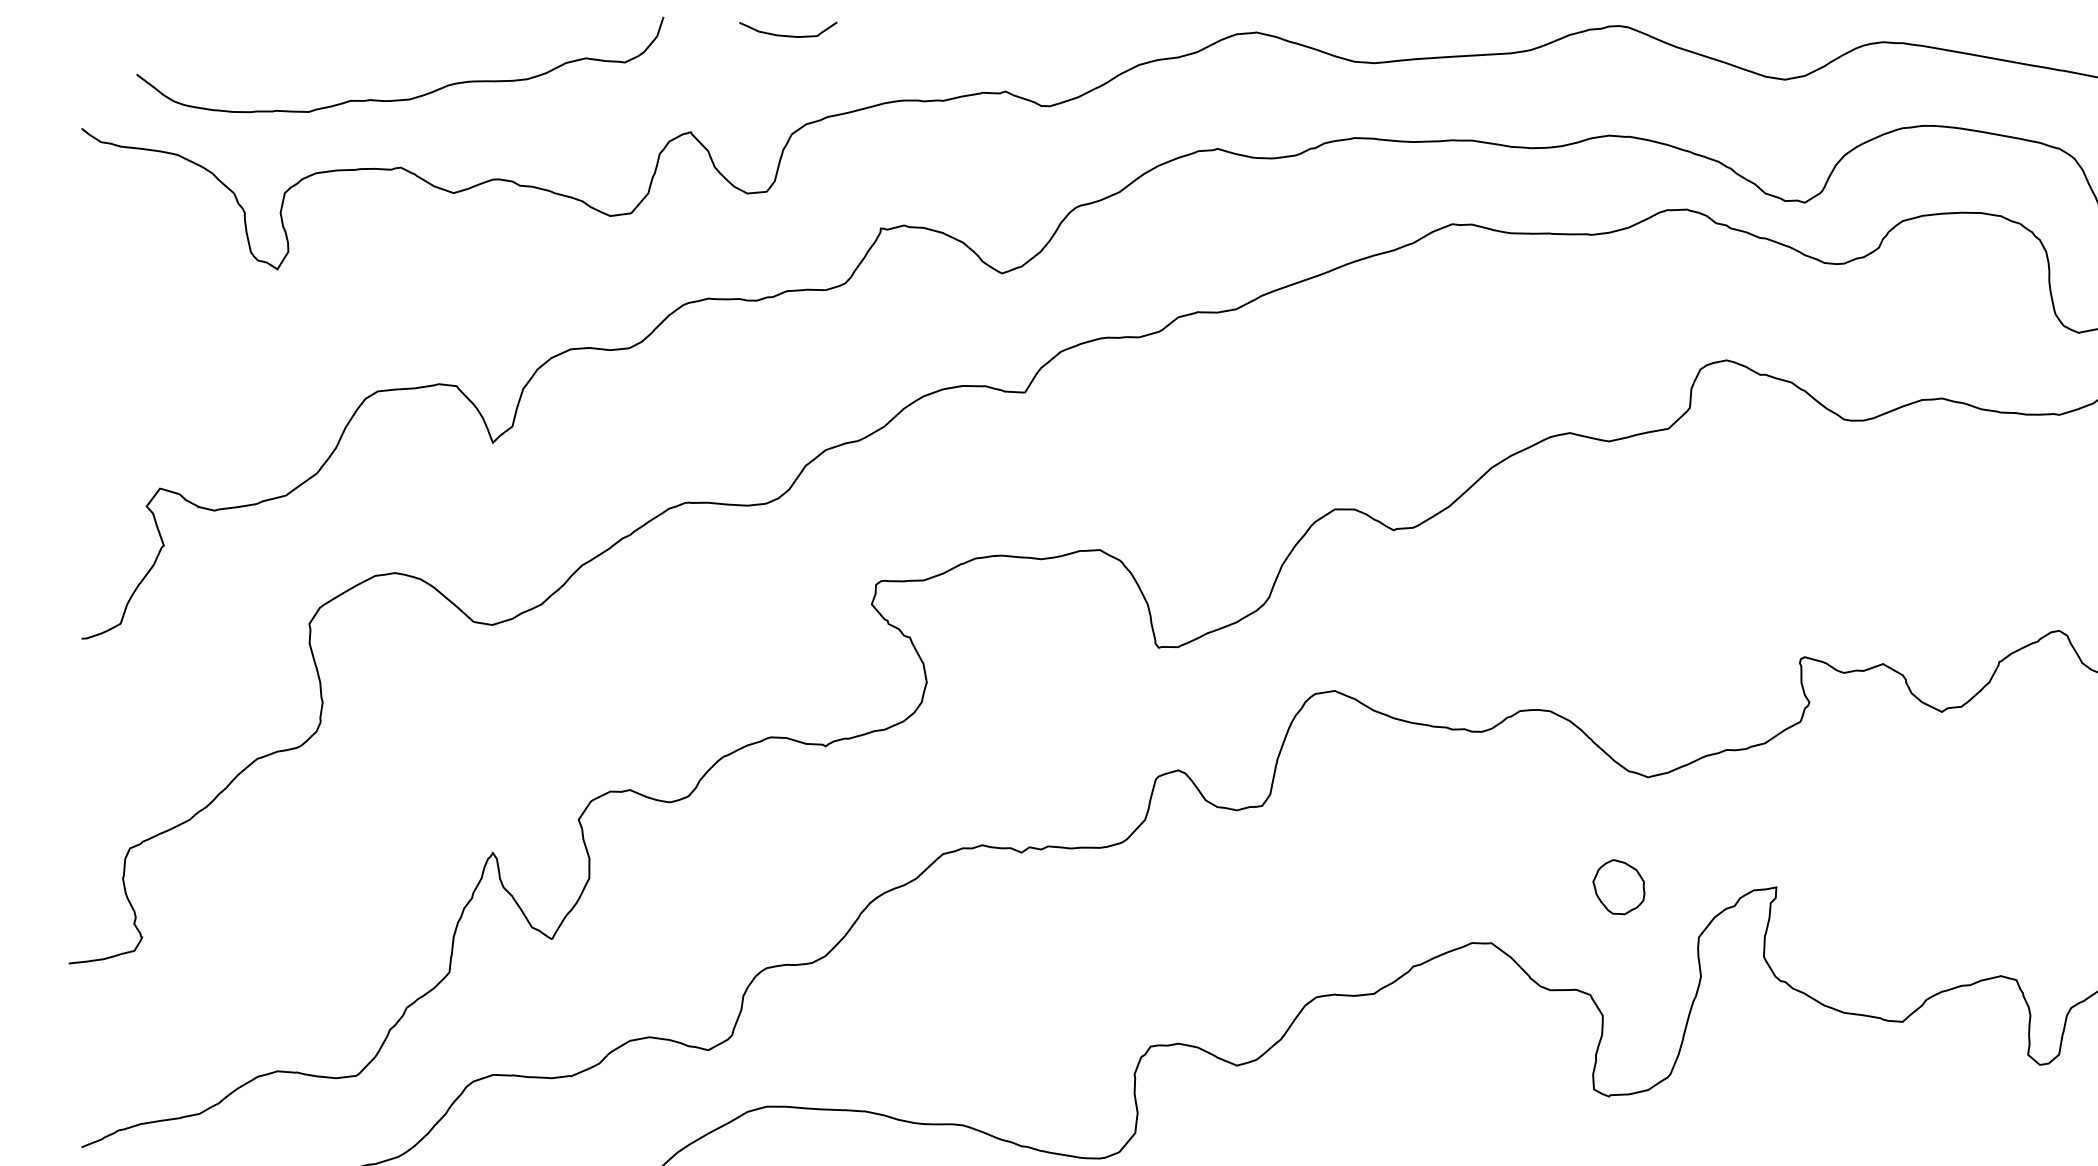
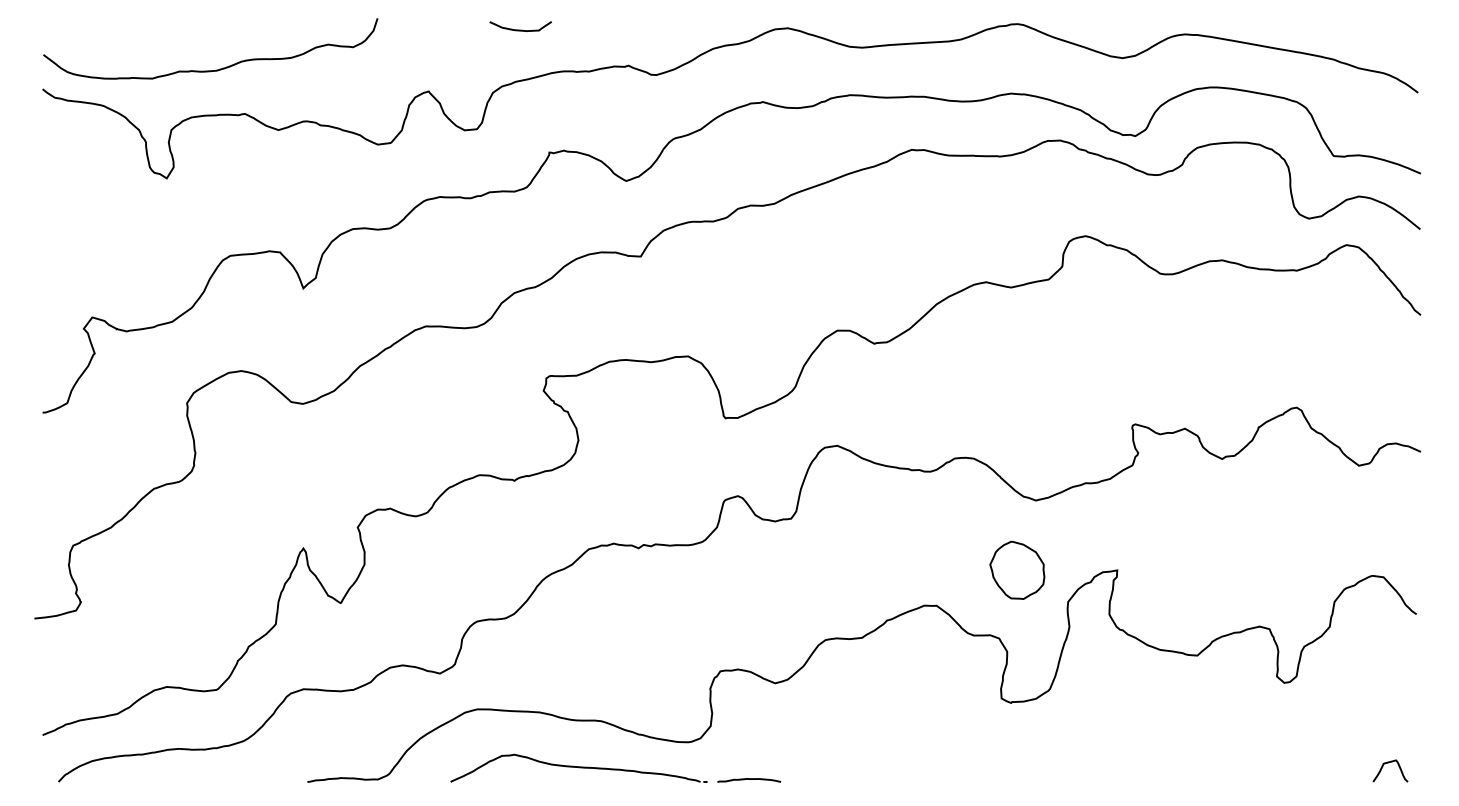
curve: (787, 34) -> (520, 29), moved
curve: (407, 97) -> (215, 69), moved
part: (1619, 886) -> (1017, 569), size x1.67

